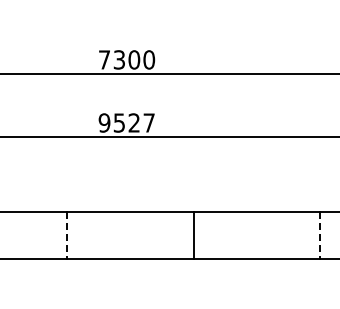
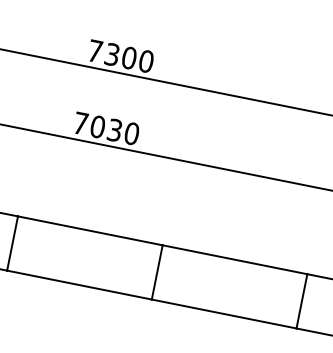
text: (126, 122) -> (106, 127), 9527 -> 7030
line: (67, 235) -> (12, 243), dashed -> solid
line: (320, 235) -> (302, 301), dashed -> solid

